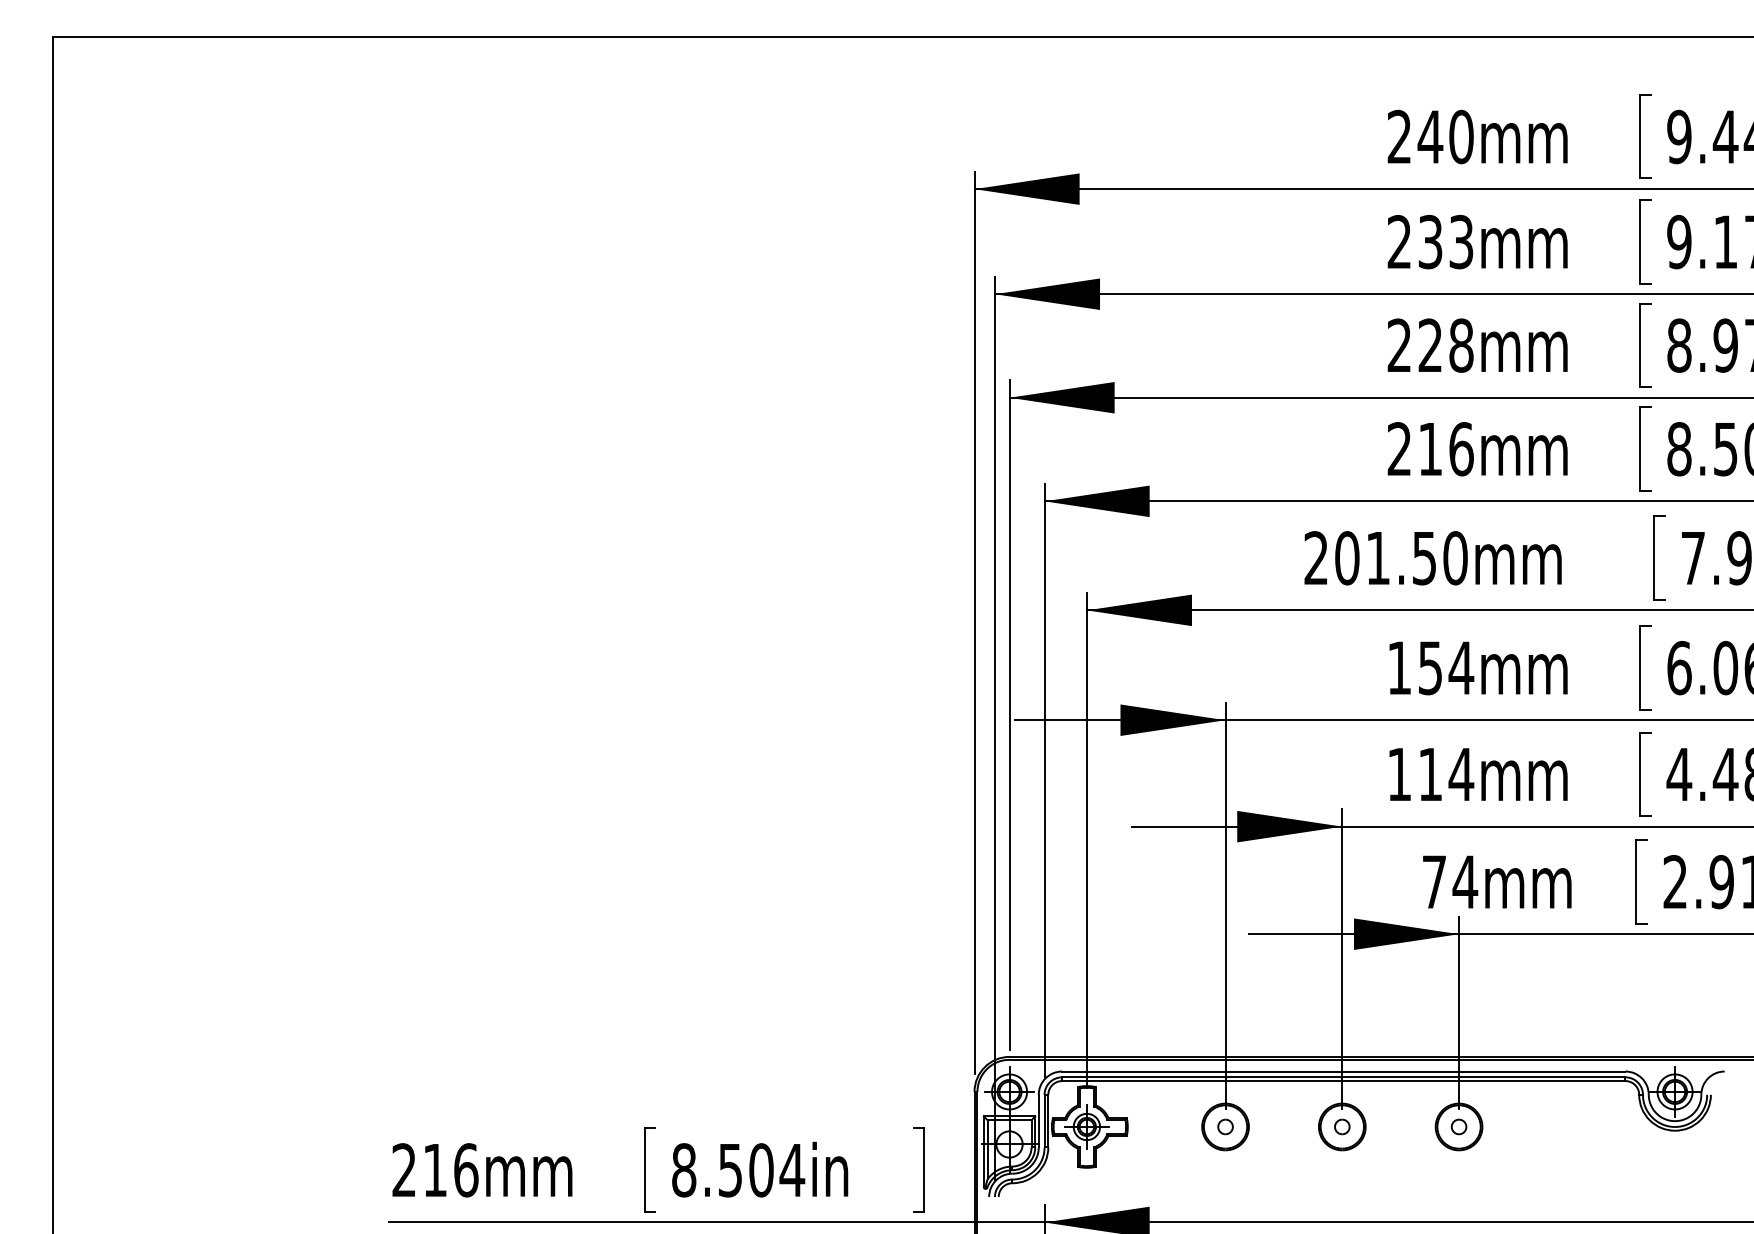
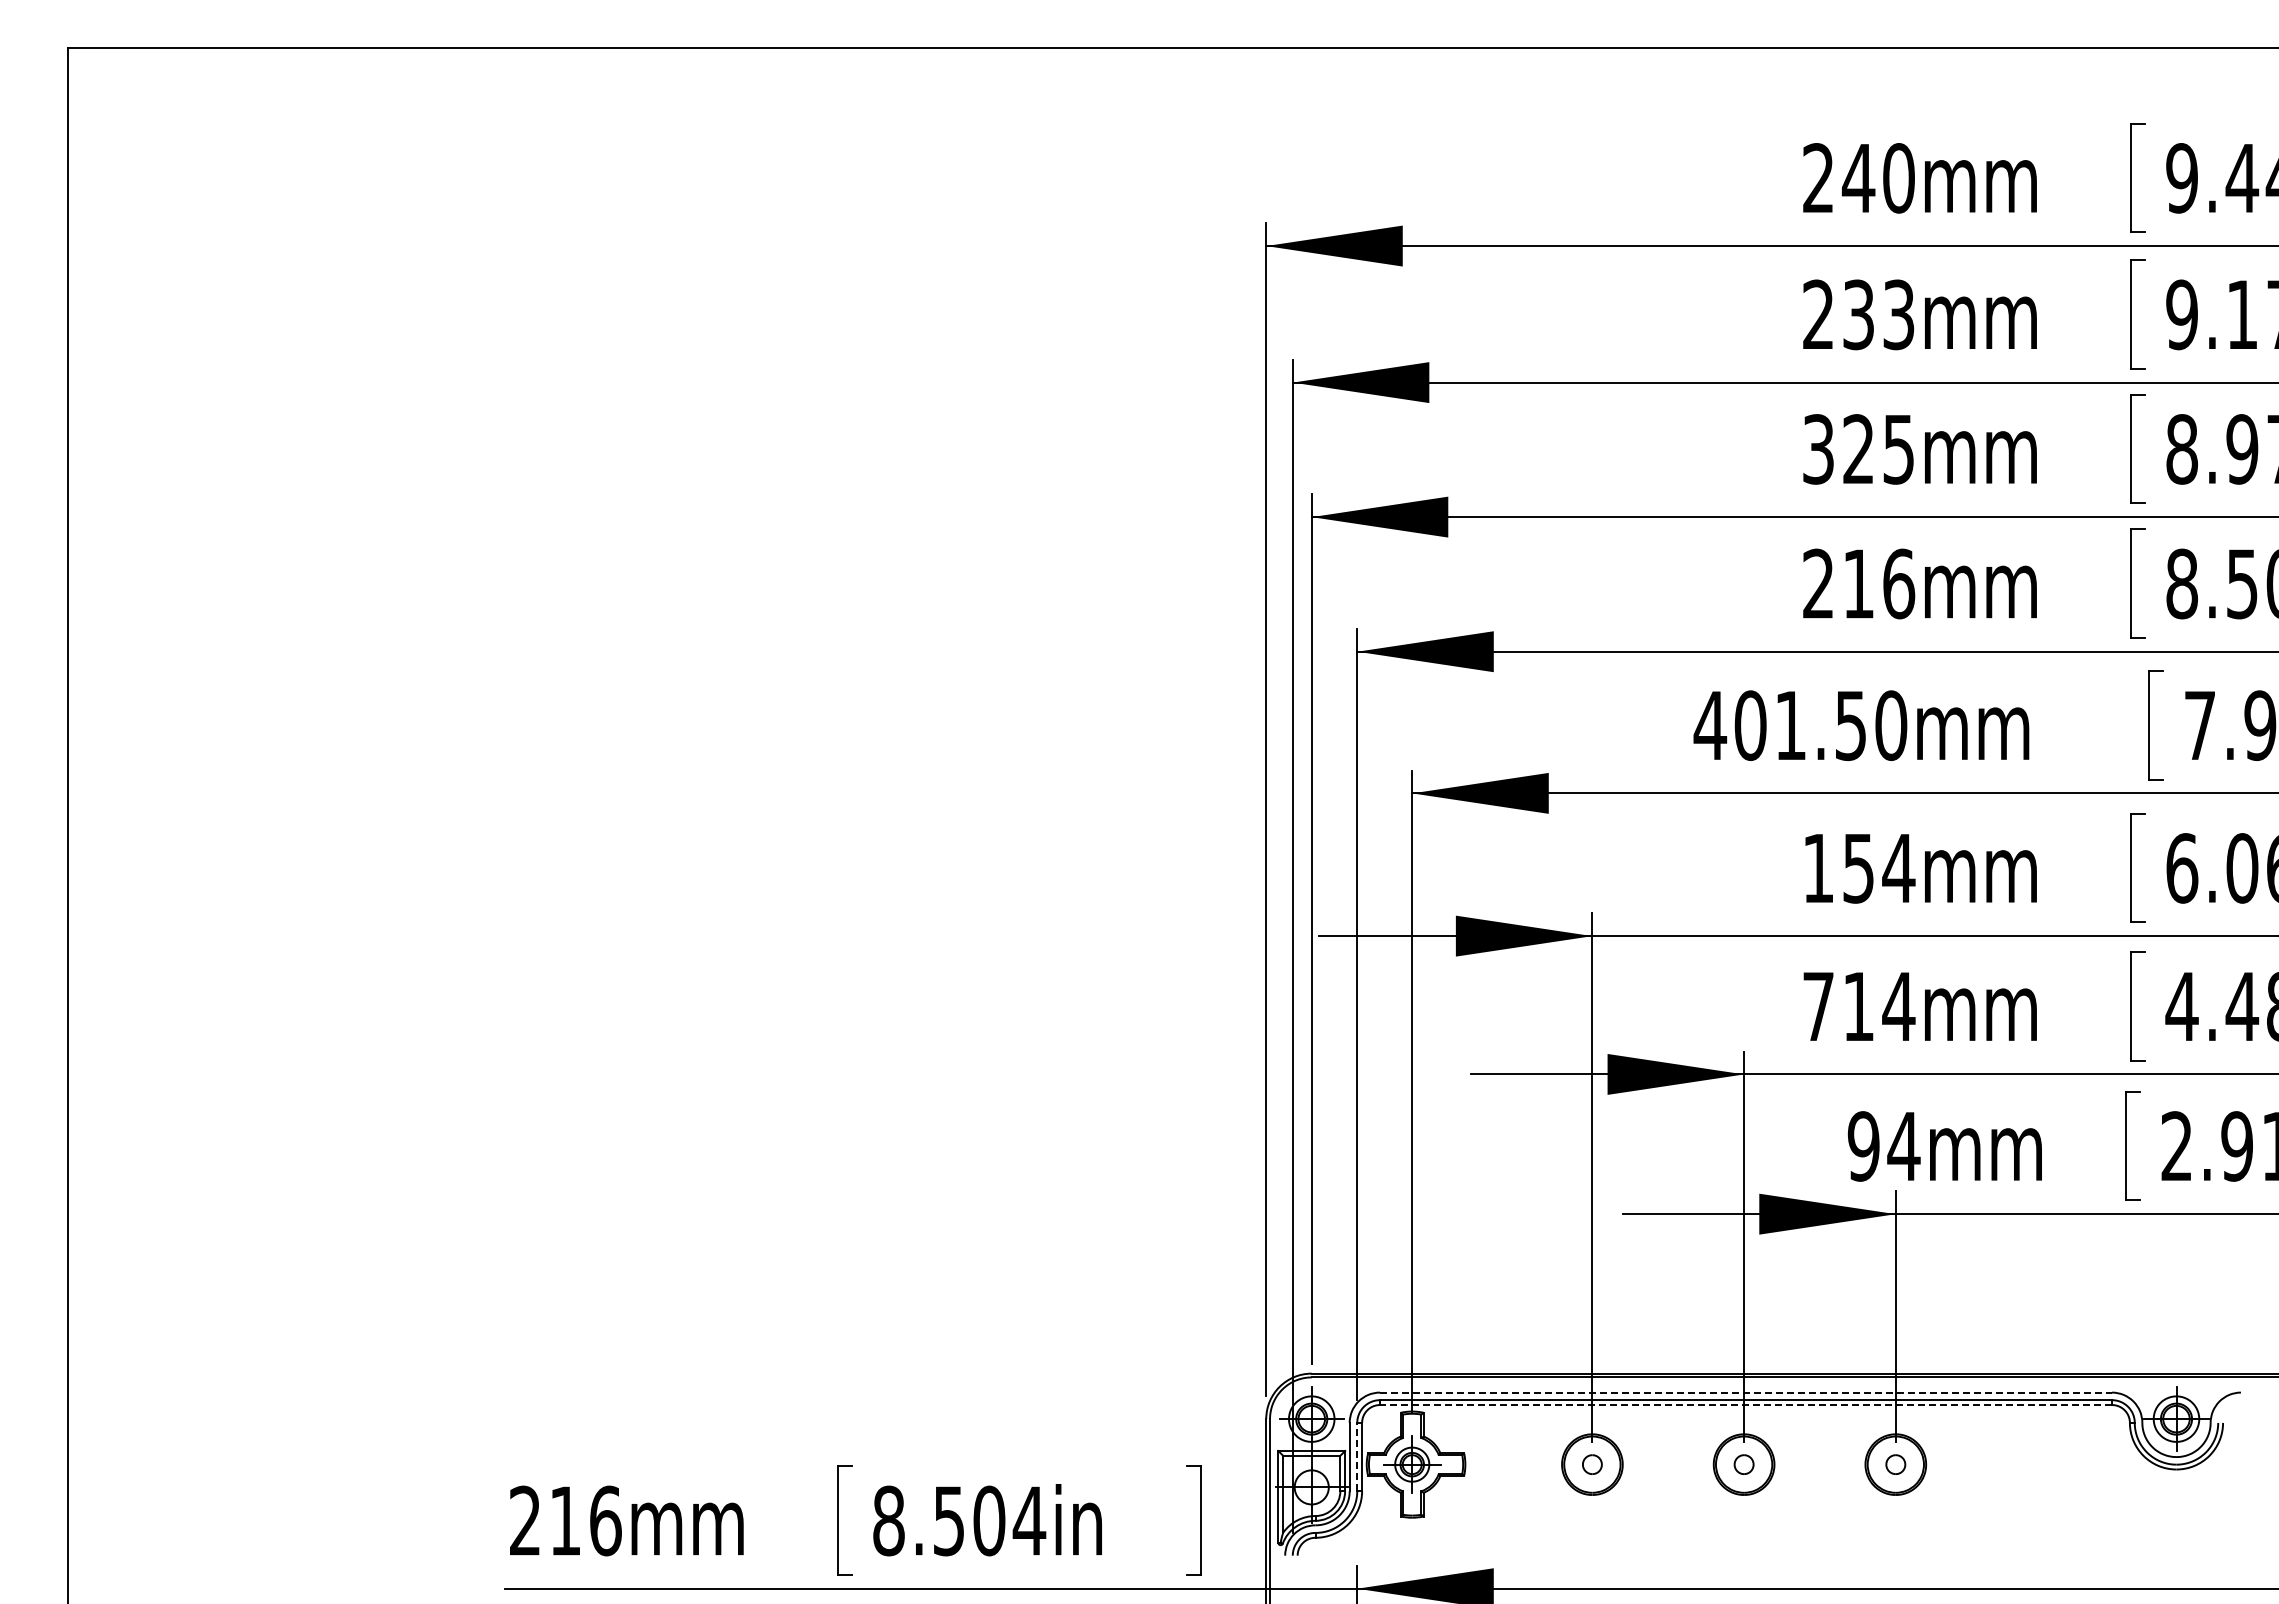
text: (1430, 345) -> (1858, 449), 228mm -> 325mm
text: (1316, 557) -> (1710, 724), 201.50mm -> 401.50mm
text: (1399, 774) -> (1818, 1006), 114mm -> 714mm
text: (1434, 882) -> (1863, 1146), 74mm -> 94mm
line: (1344, 1071) -> (1746, 1392), solid -> dashed
line: (1344, 1081) -> (1746, 1405), solid -> dashed
line: (1044, 1120) -> (1357, 1456), solid -> dashed

